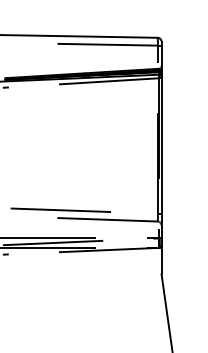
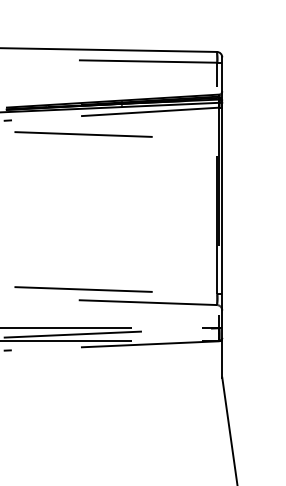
line: (60, 97) -> (83, 134), added

